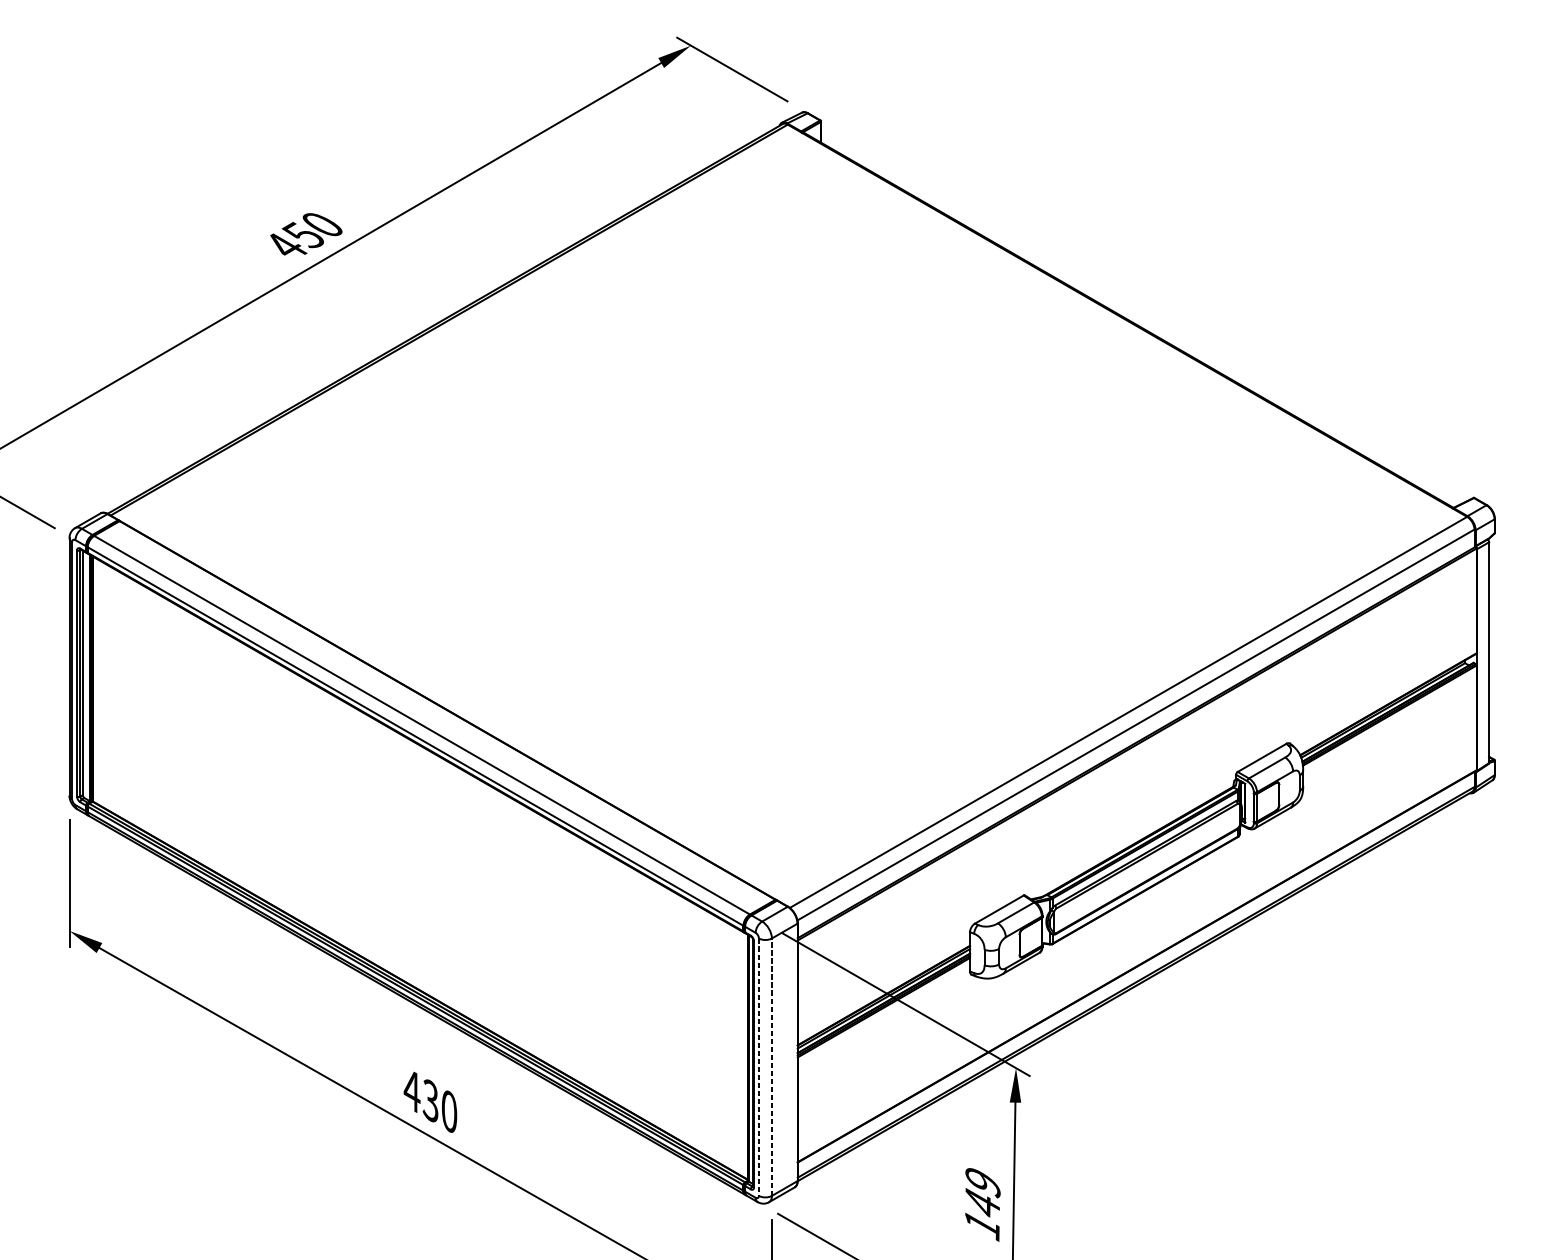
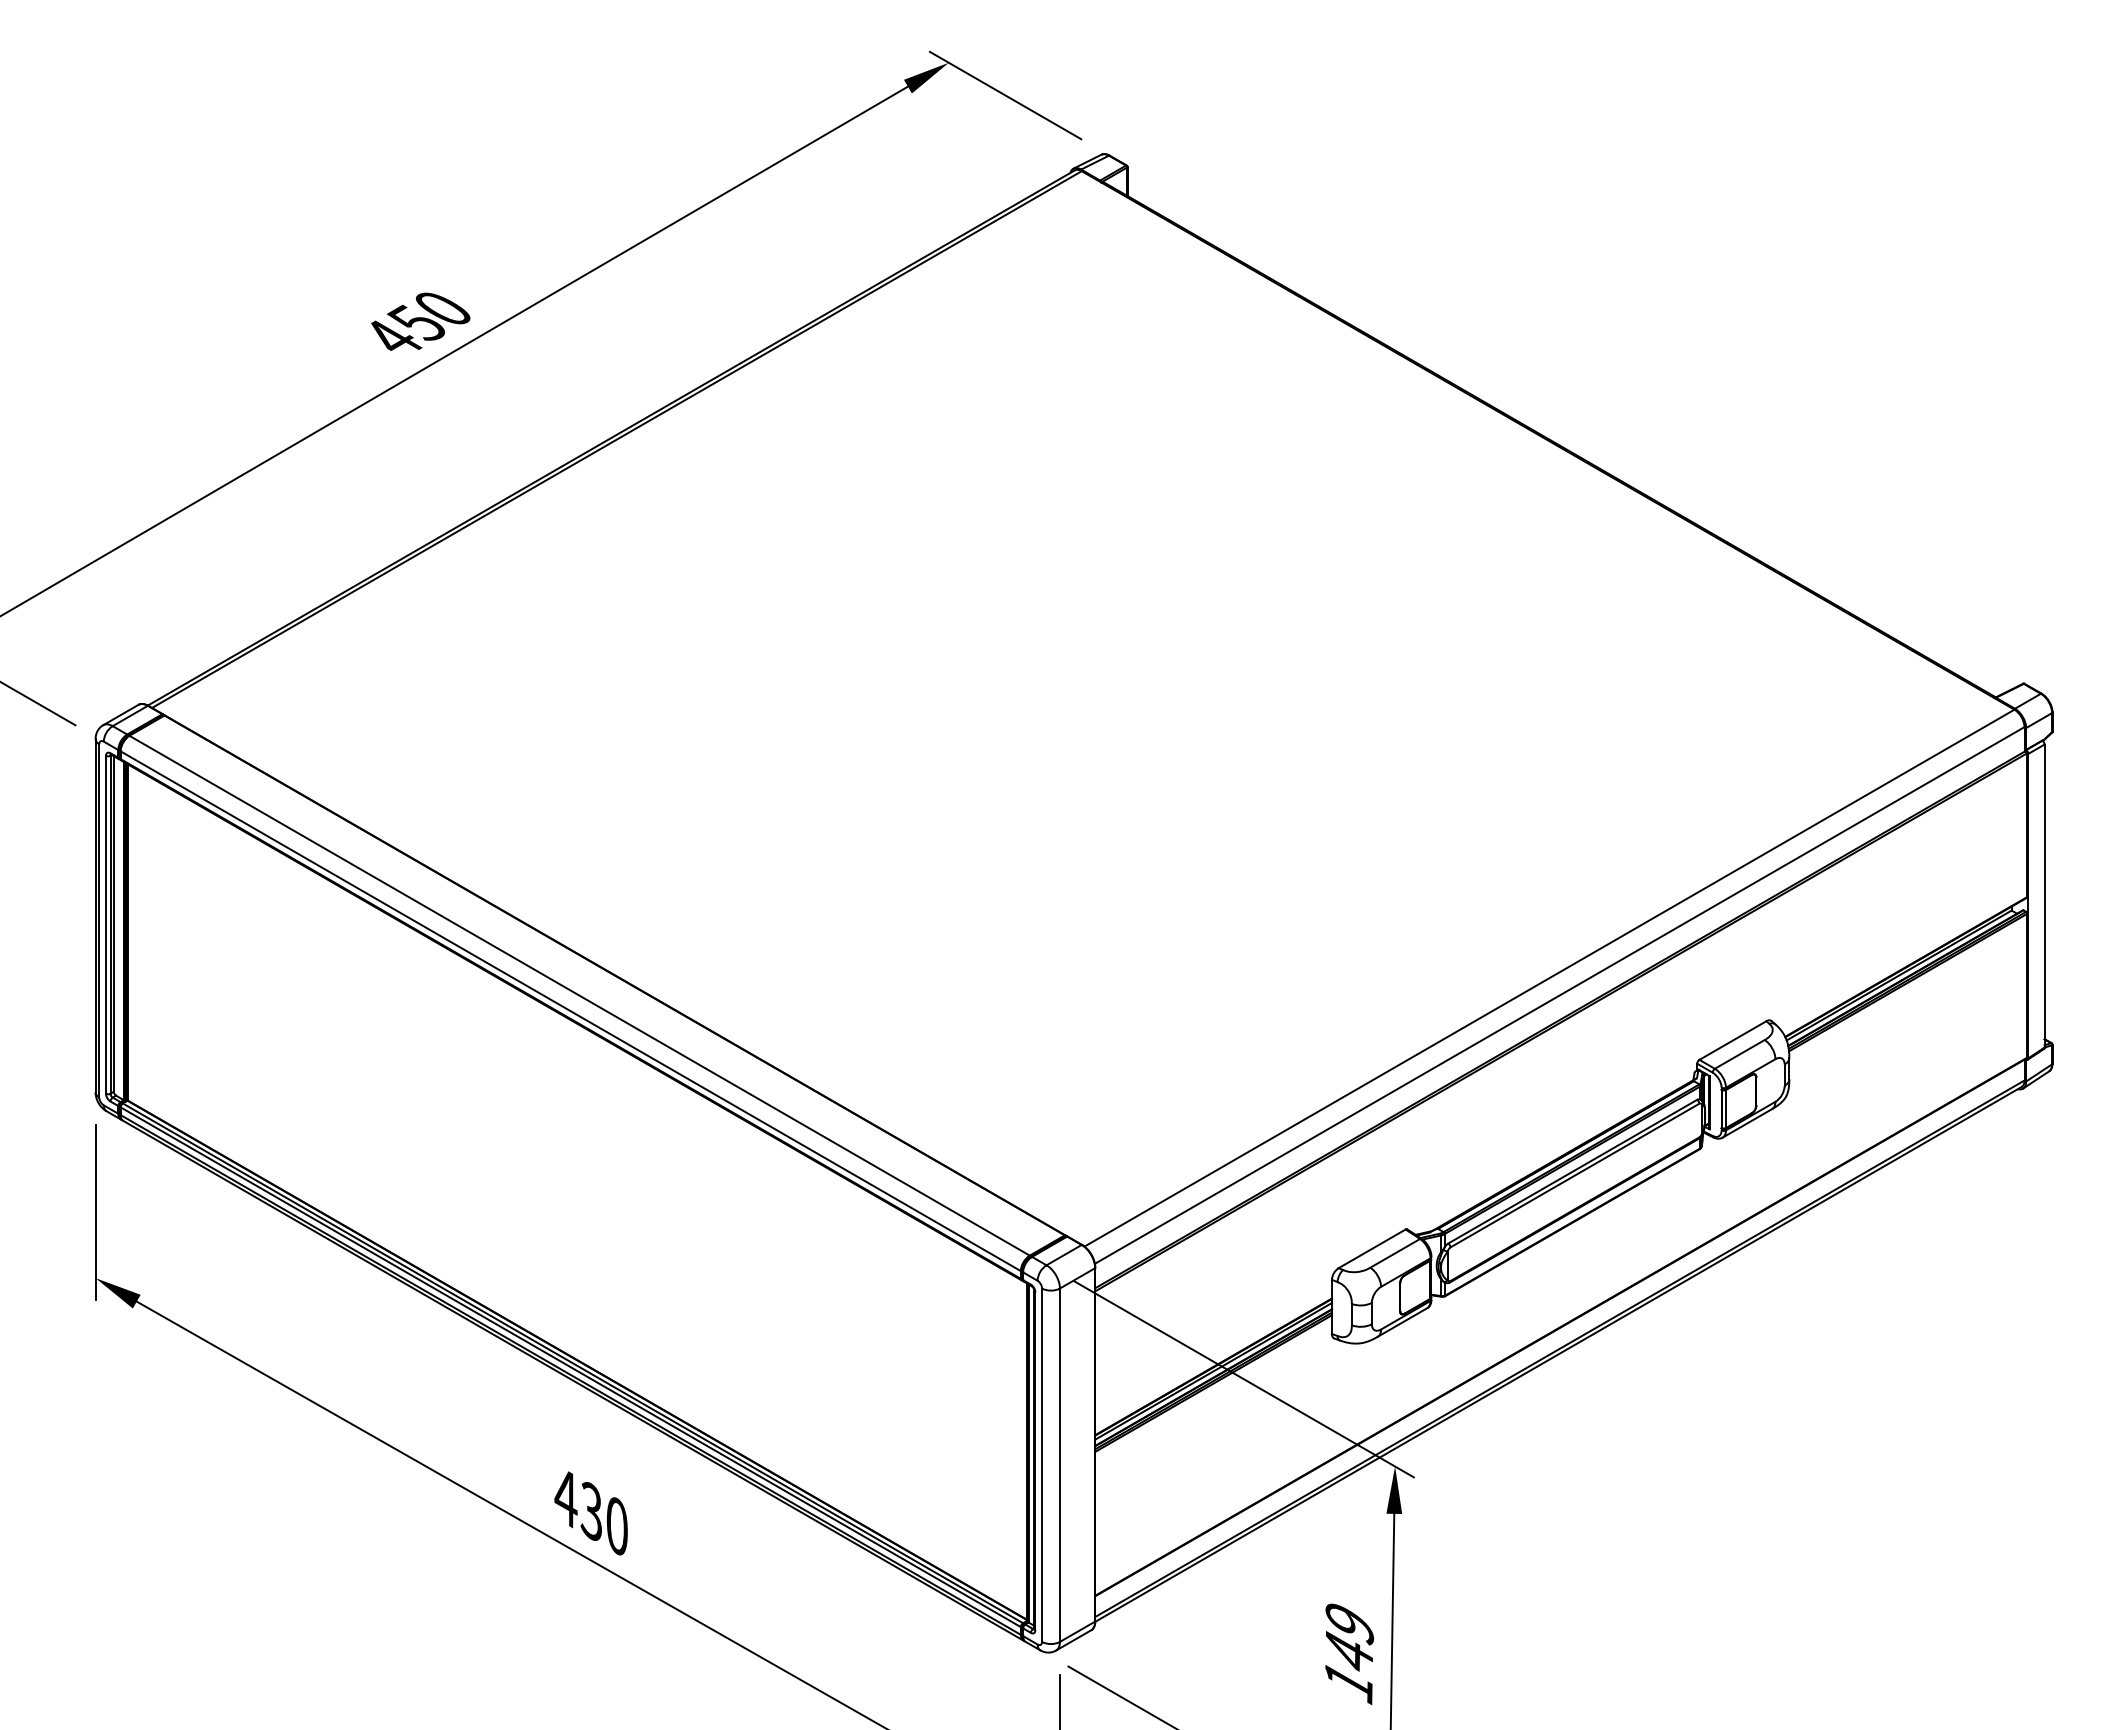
line: (759, 1067) -> (1042, 1465), dashed -> solid
line: (771, 1067) -> (1059, 1465), dashed -> solid

